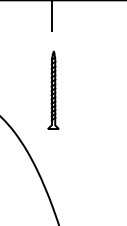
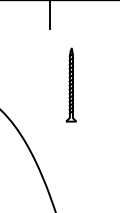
part: (53, 89) -> (71, 84), moved

